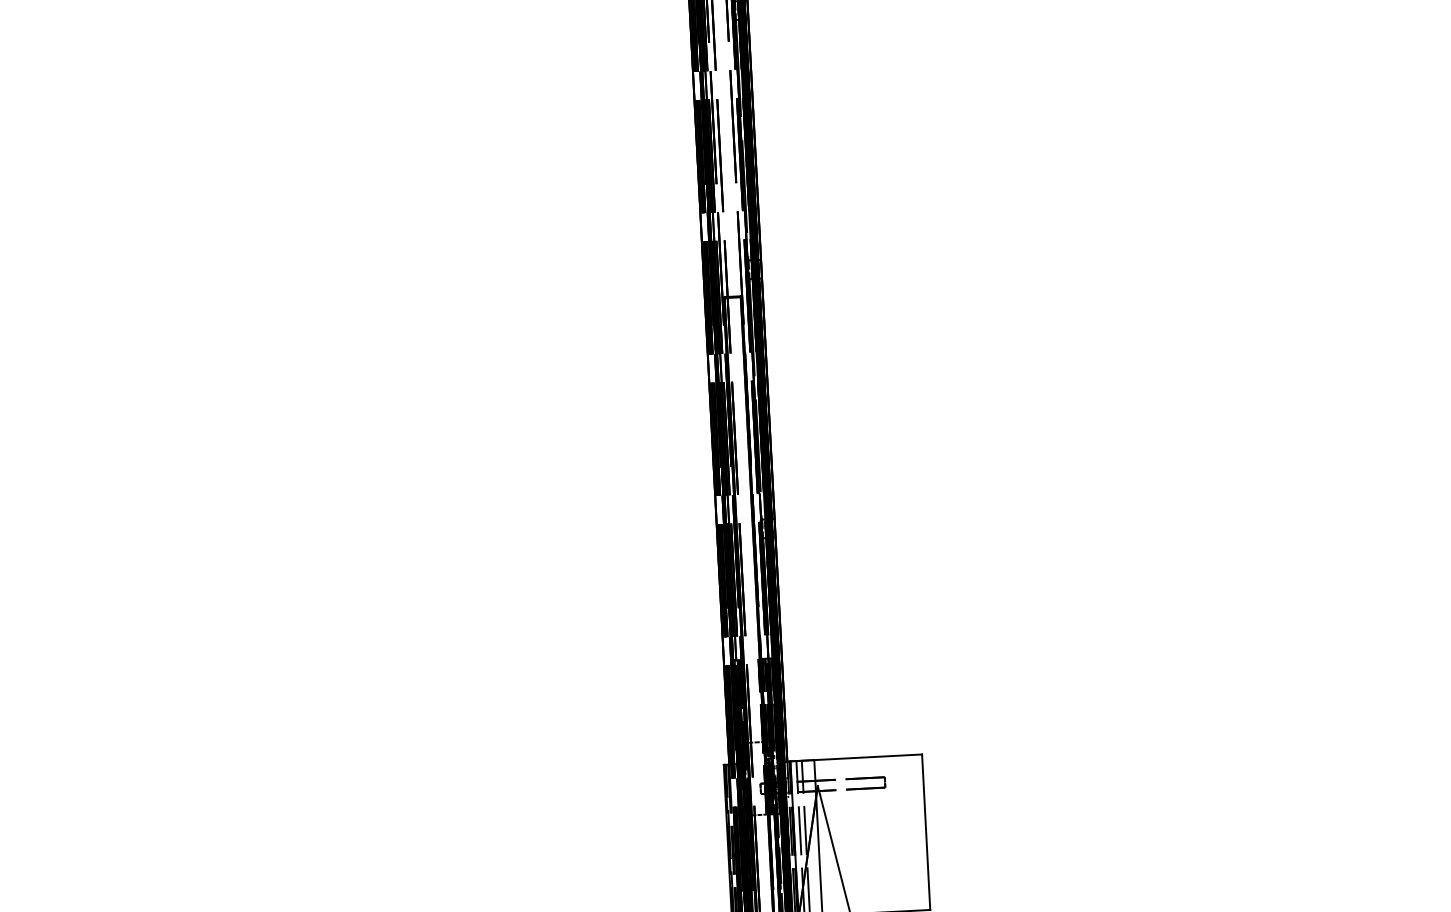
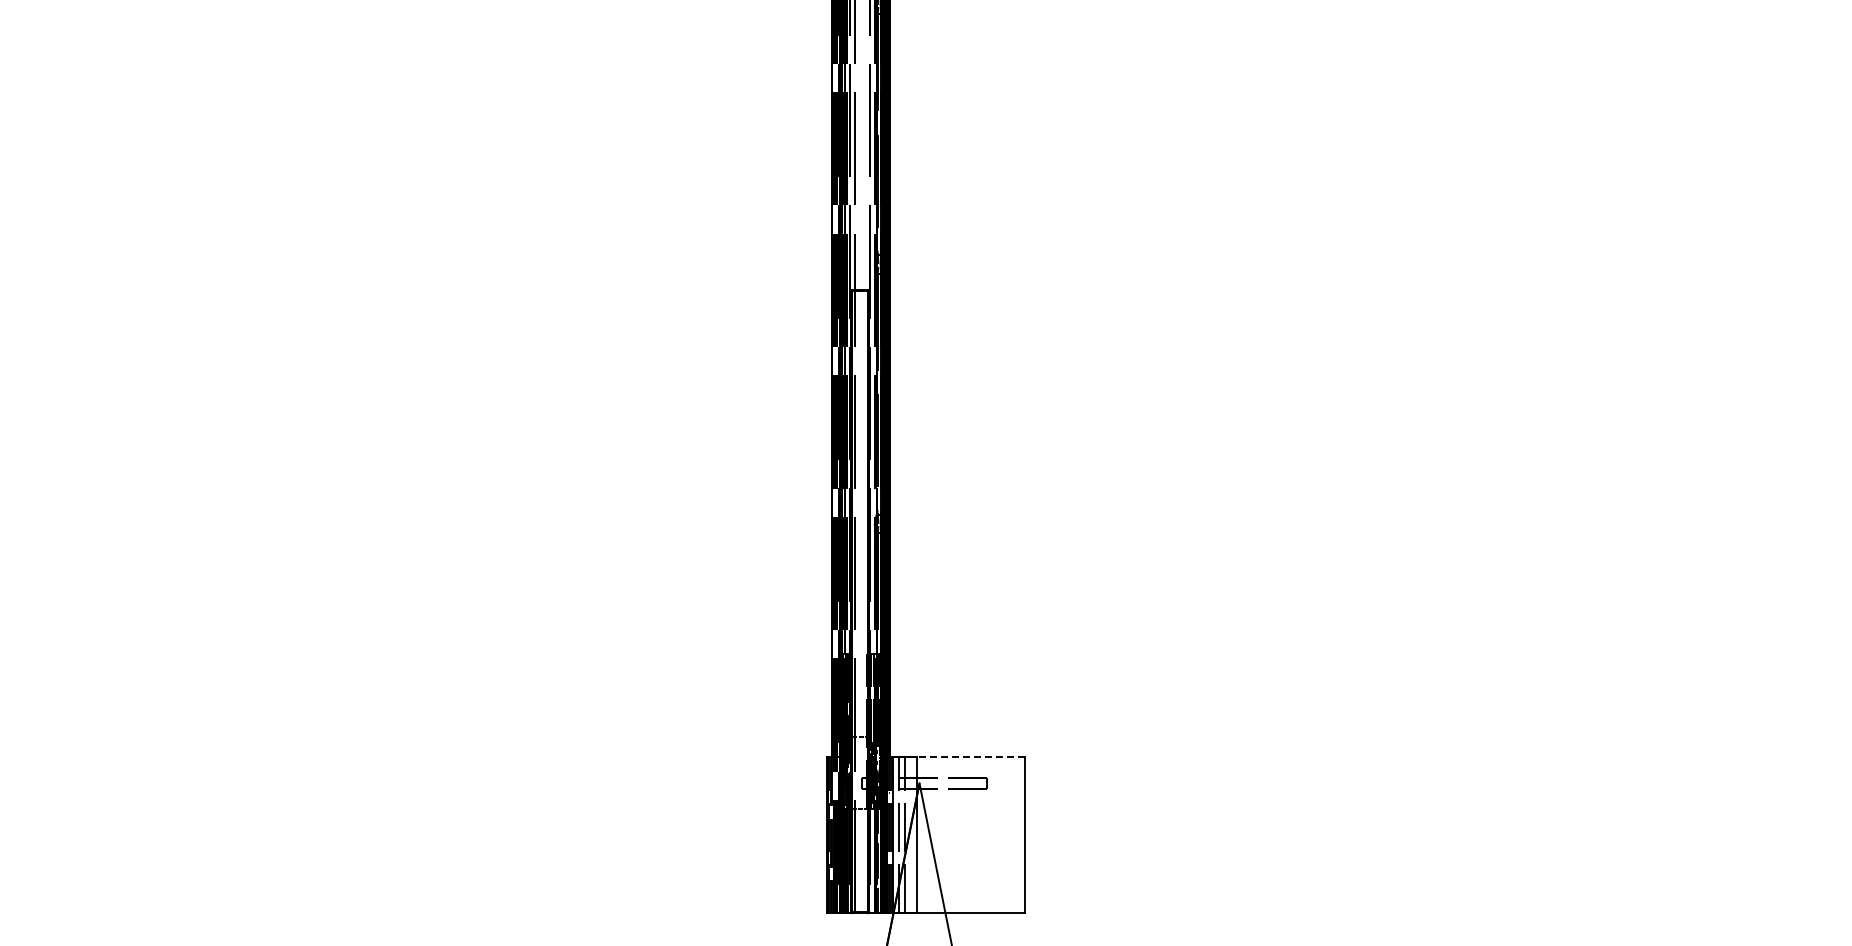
line: (868, 757) -> (971, 757), solid -> dashed

